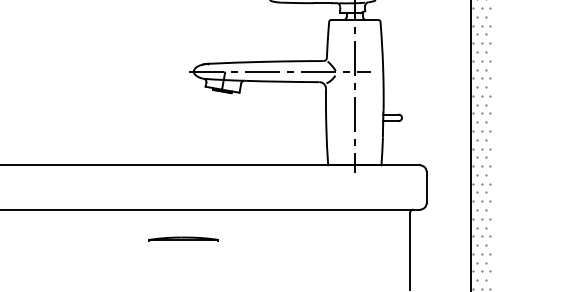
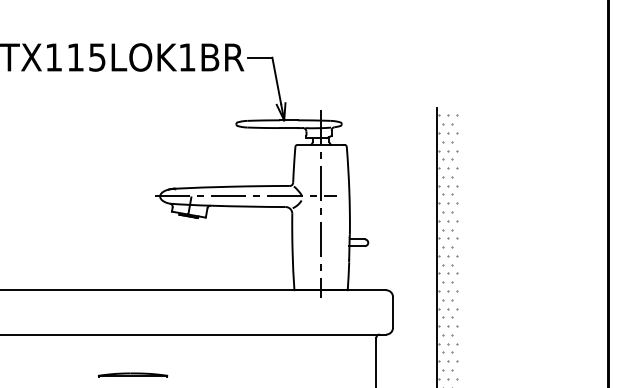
part: (183, 238) -> (132, 374), moved

